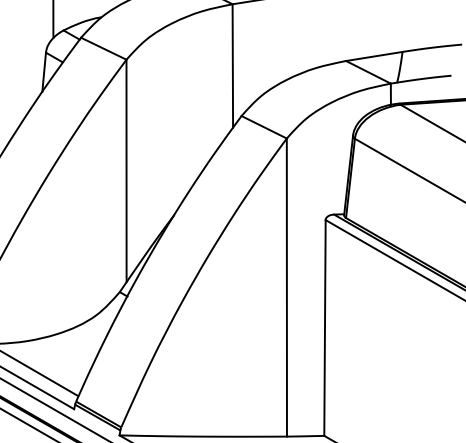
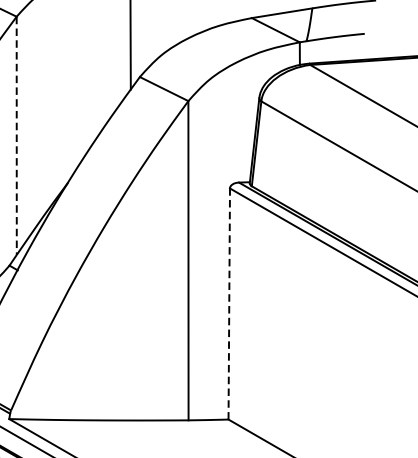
line: (126, 171) -> (16, 136), solid -> dashed
line: (324, 327) -> (228, 303), solid -> dashed

